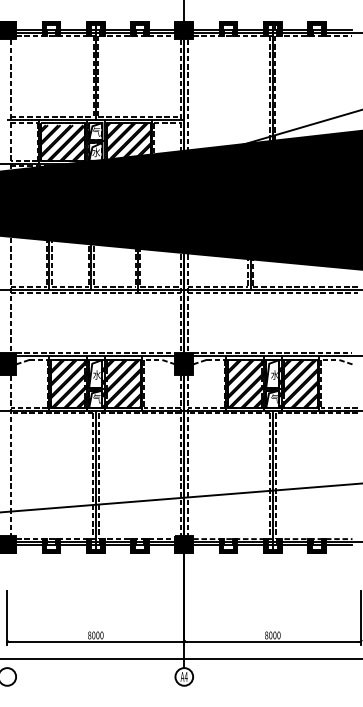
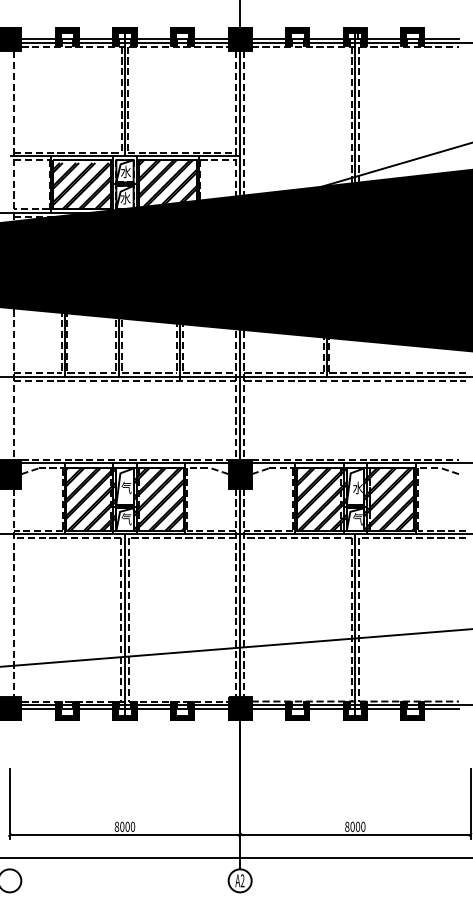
text: (96, 131) -> (125, 171), 气 -> 水
text: (96, 374) -> (126, 487), 水 -> 气
text: (186, 676) -> (242, 880), A4 -> A2

